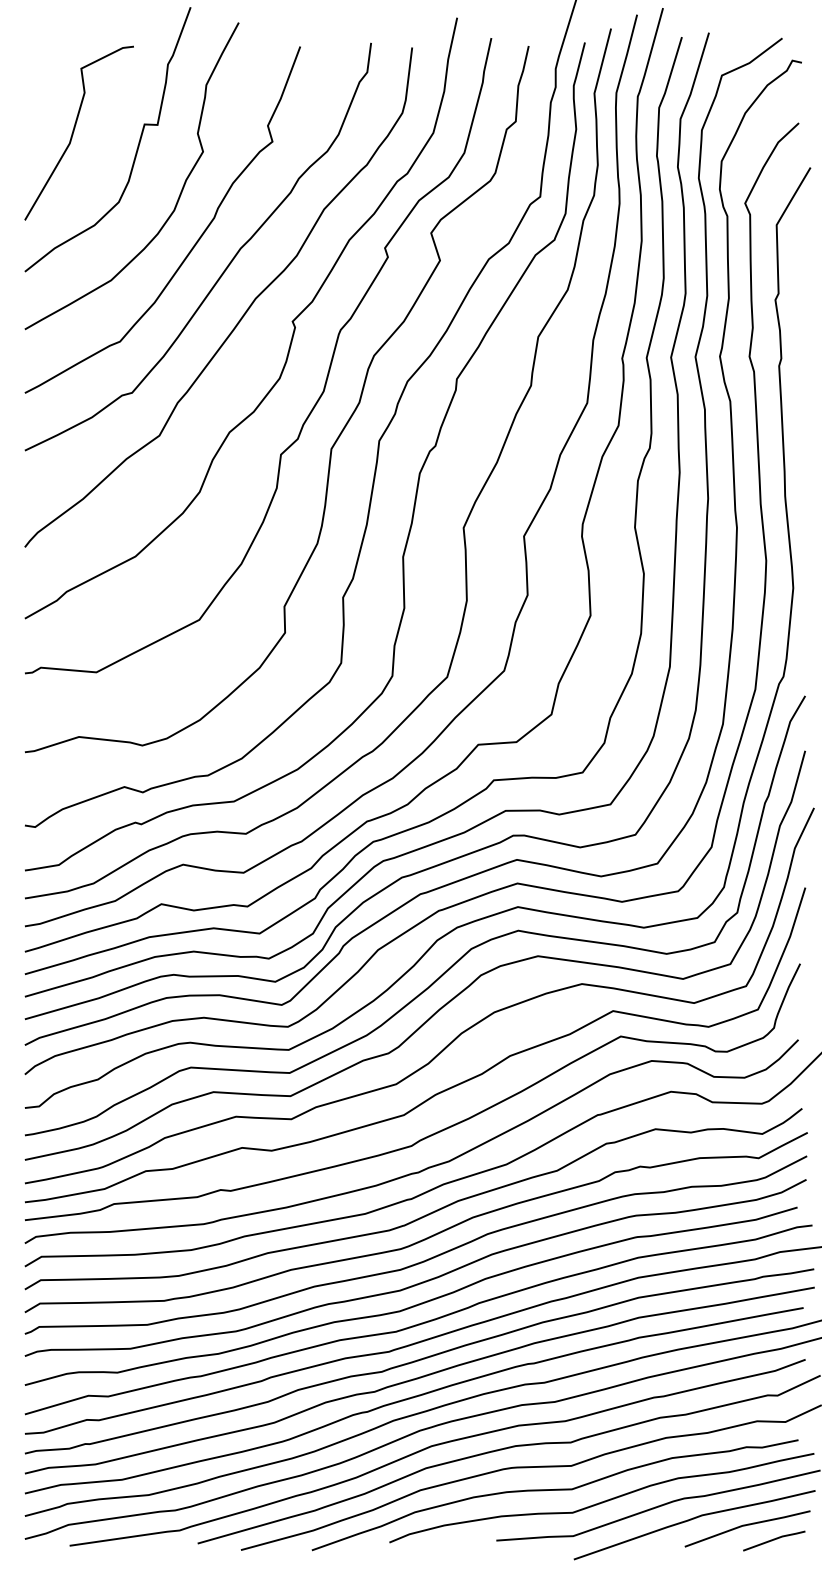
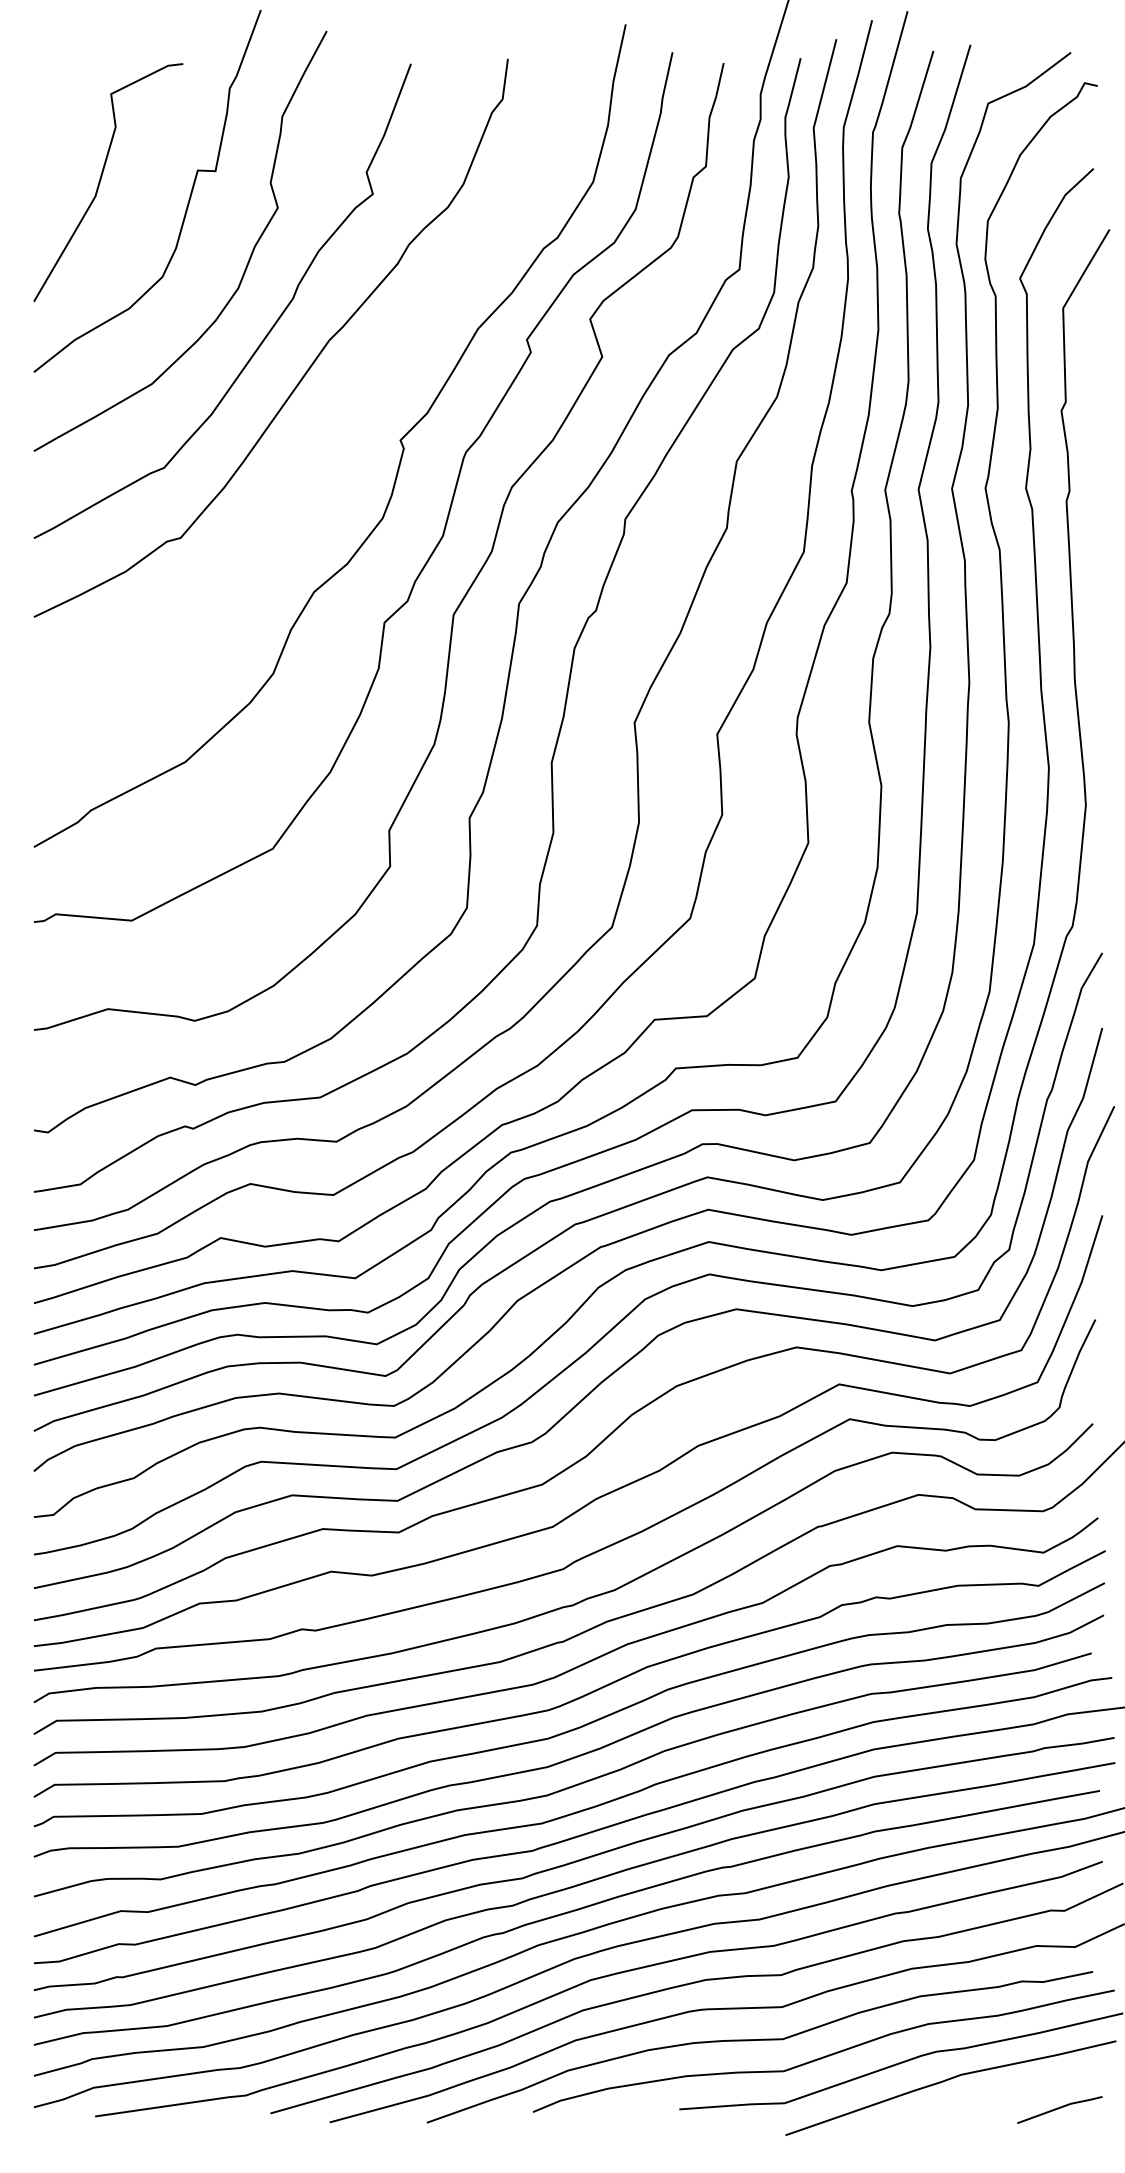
curve: (243, 315) -> (332, 431), removed
line: (747, 1525) -> (1023, 2088), removed

